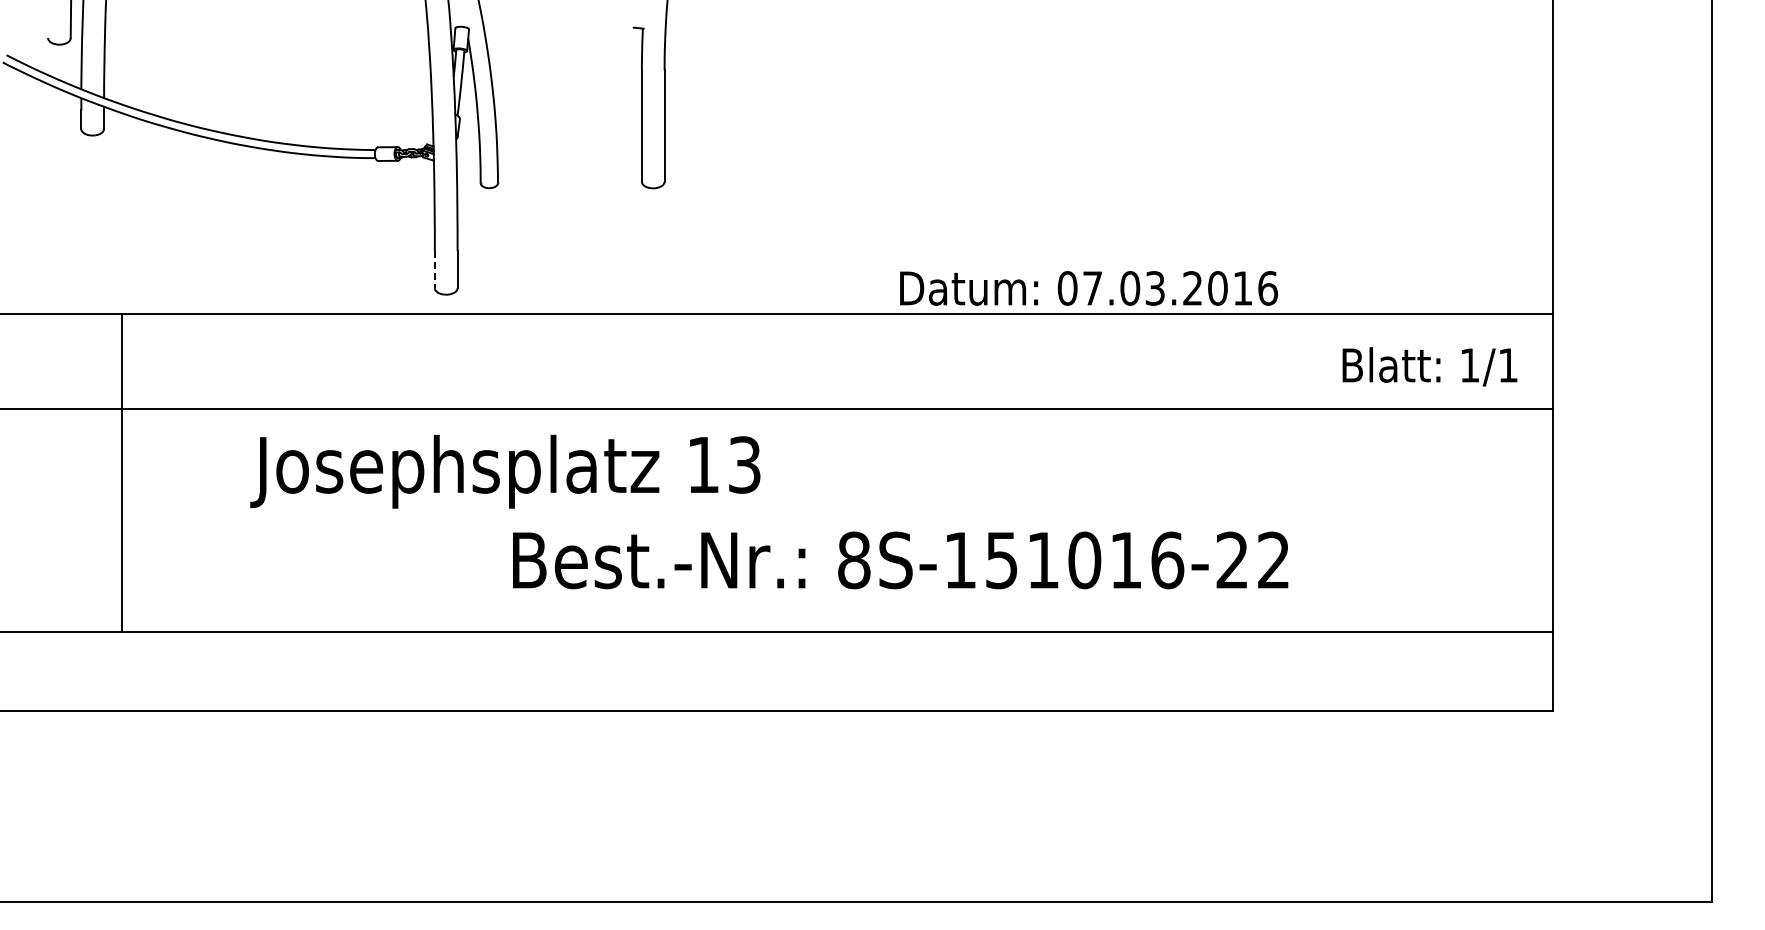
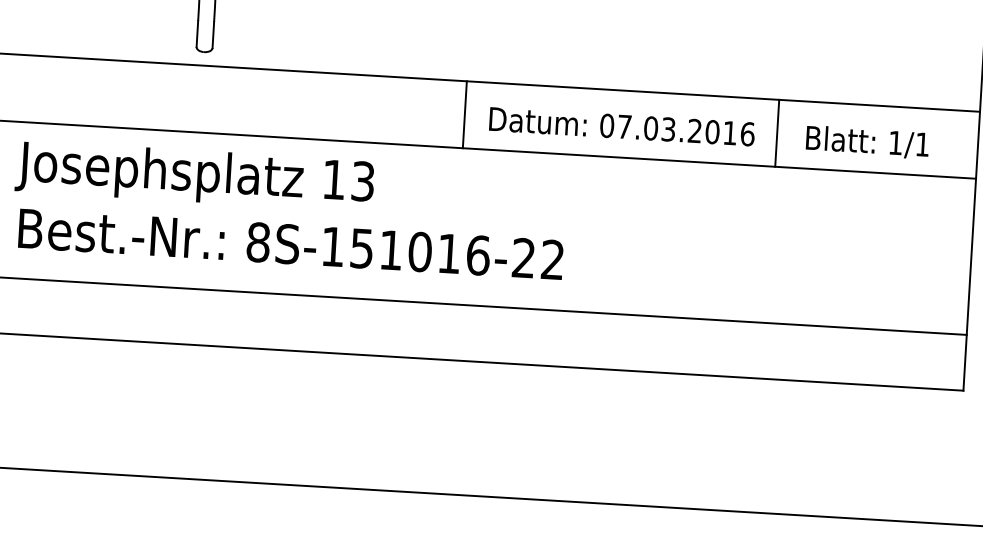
line: (434, 269) -> (197, 33), dashed -> solid
text: (1089, 288) -> (622, 126), moved
line: (821, 361) -> (464, 114), added
line: (1266, 361) -> (777, 133), added
text: (1429, 366) -> (867, 142), moved
text: (505, 471) -> (195, 176), moved
text: (900, 560) -> (290, 244), moved

